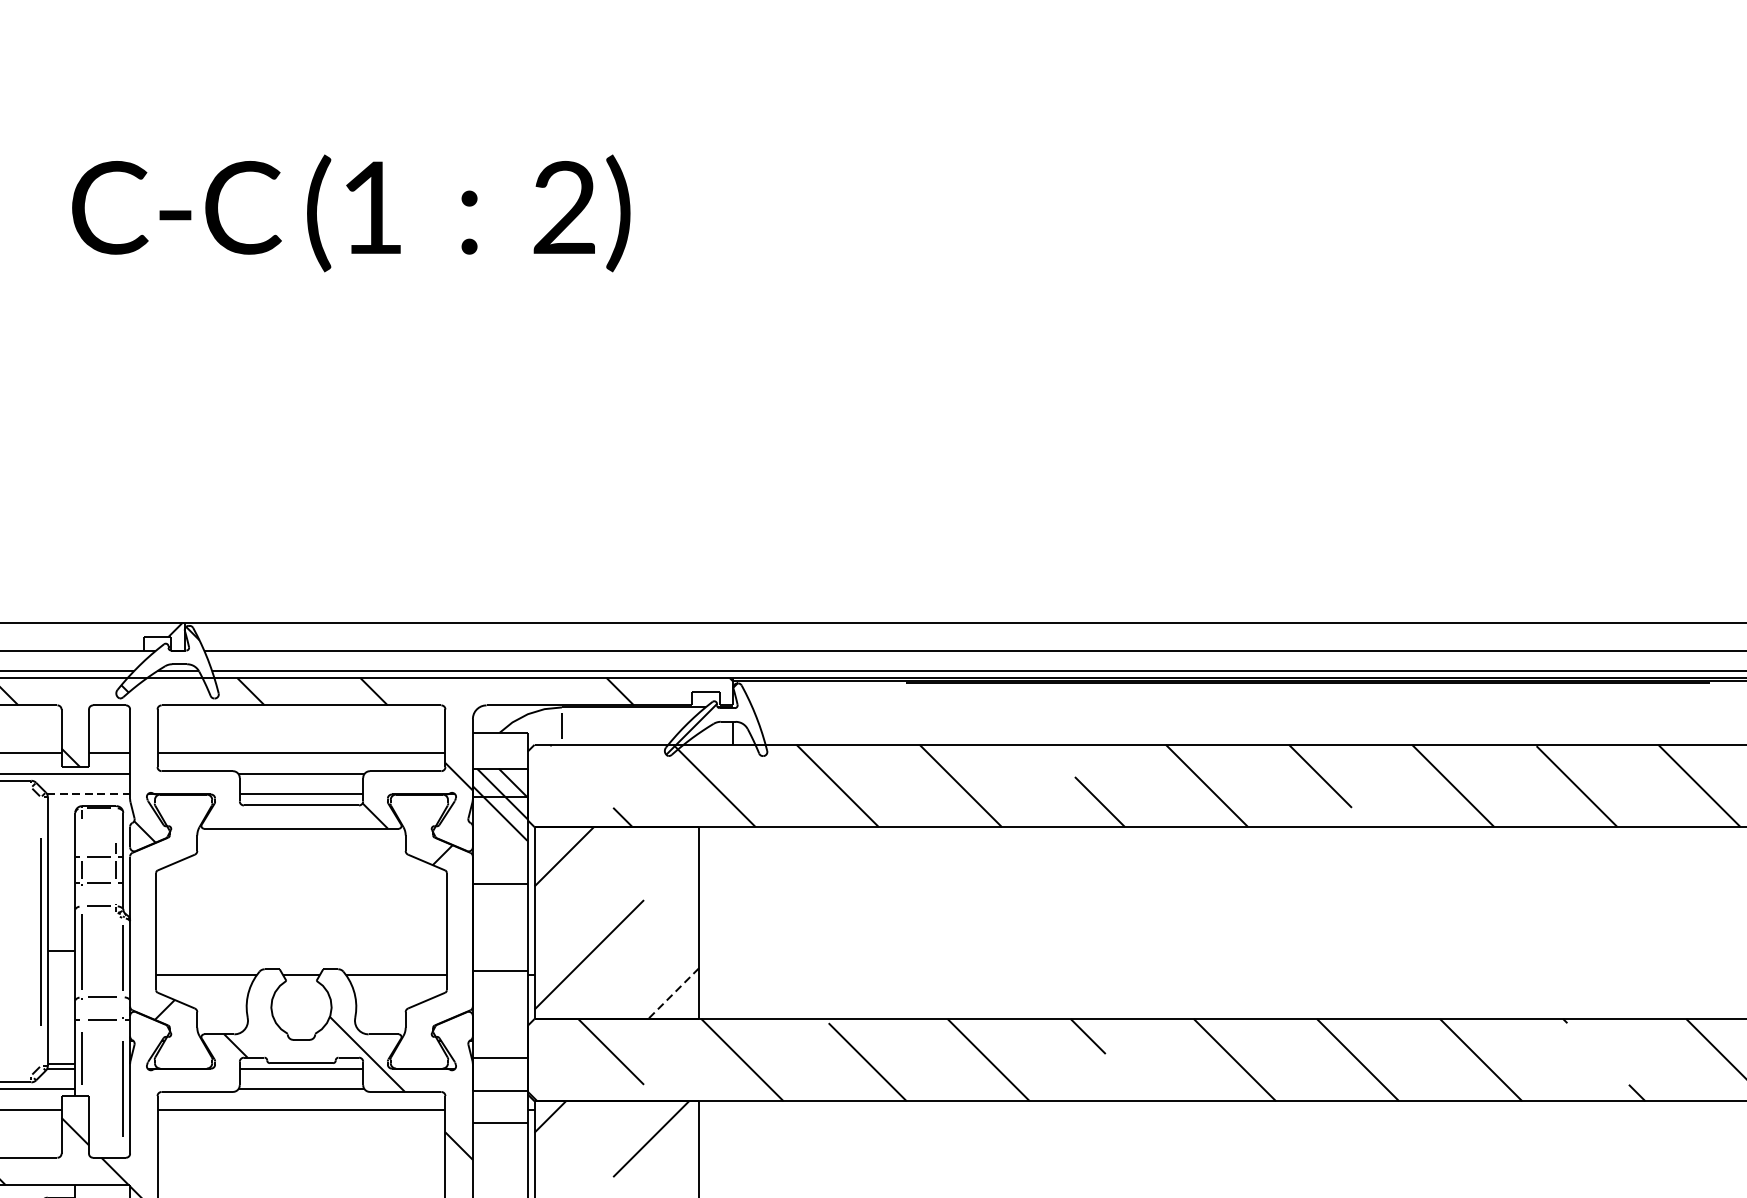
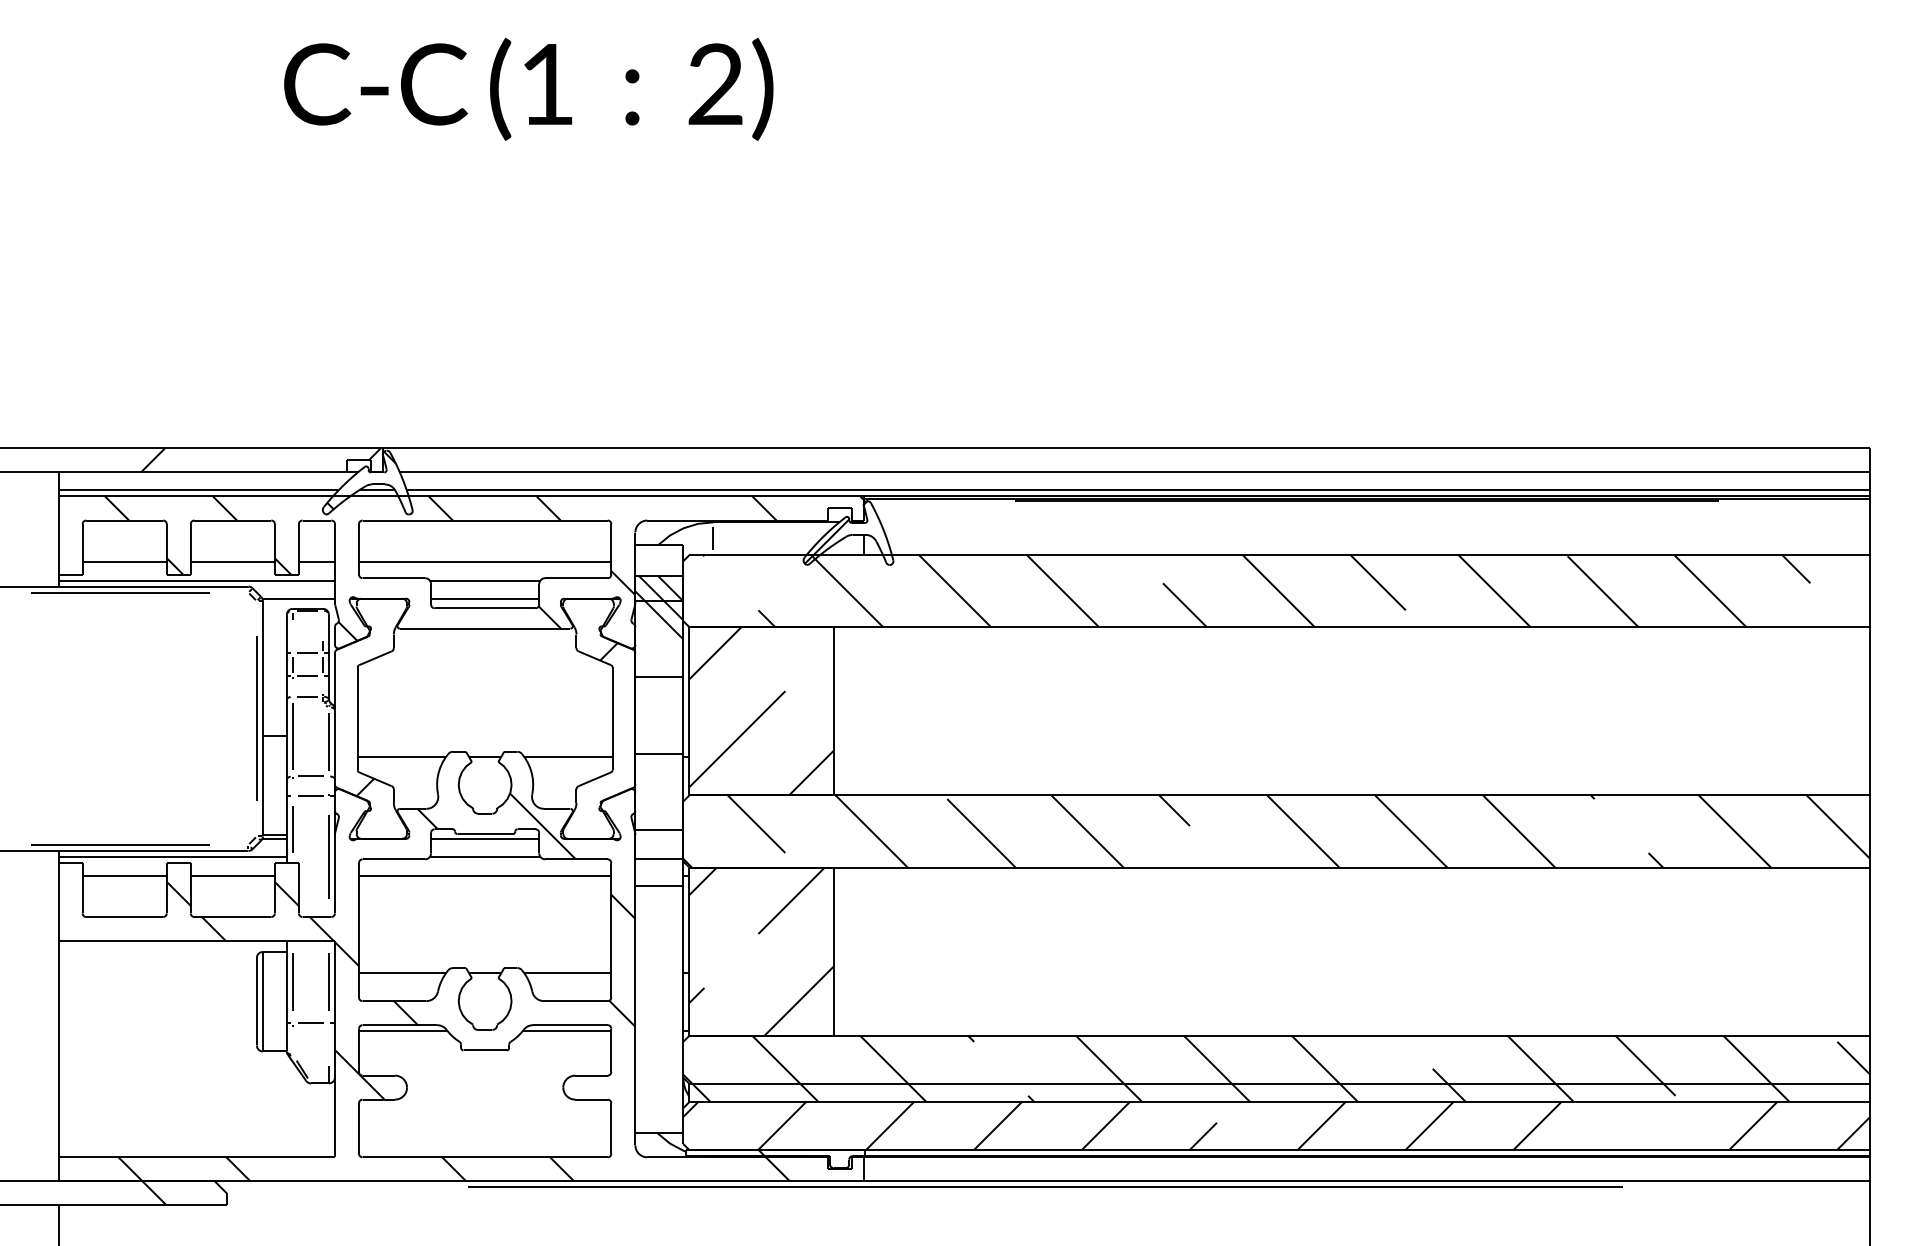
line: (89, 794) -> (299, 598), dashed -> solid
line: (673, 994) -> (811, 773), dashed -> solid

